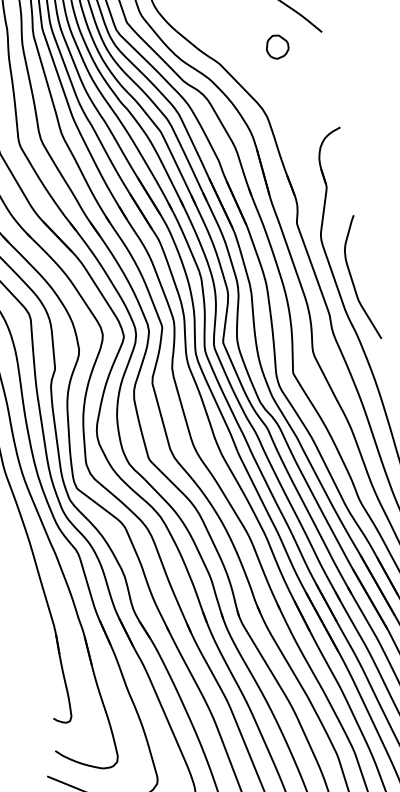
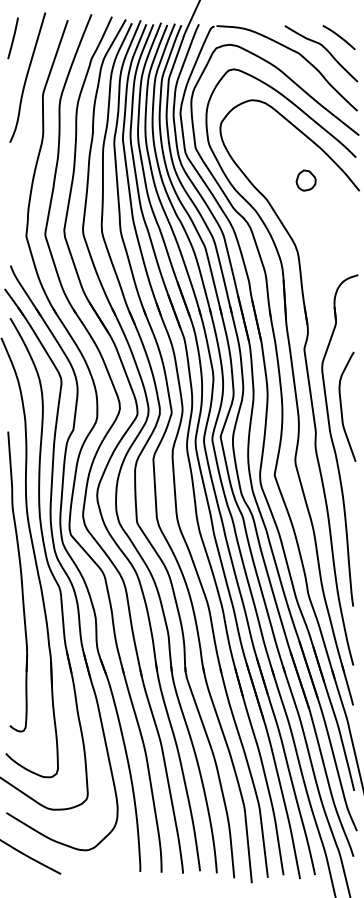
part: (276, 46) -> (305, 180), moved

